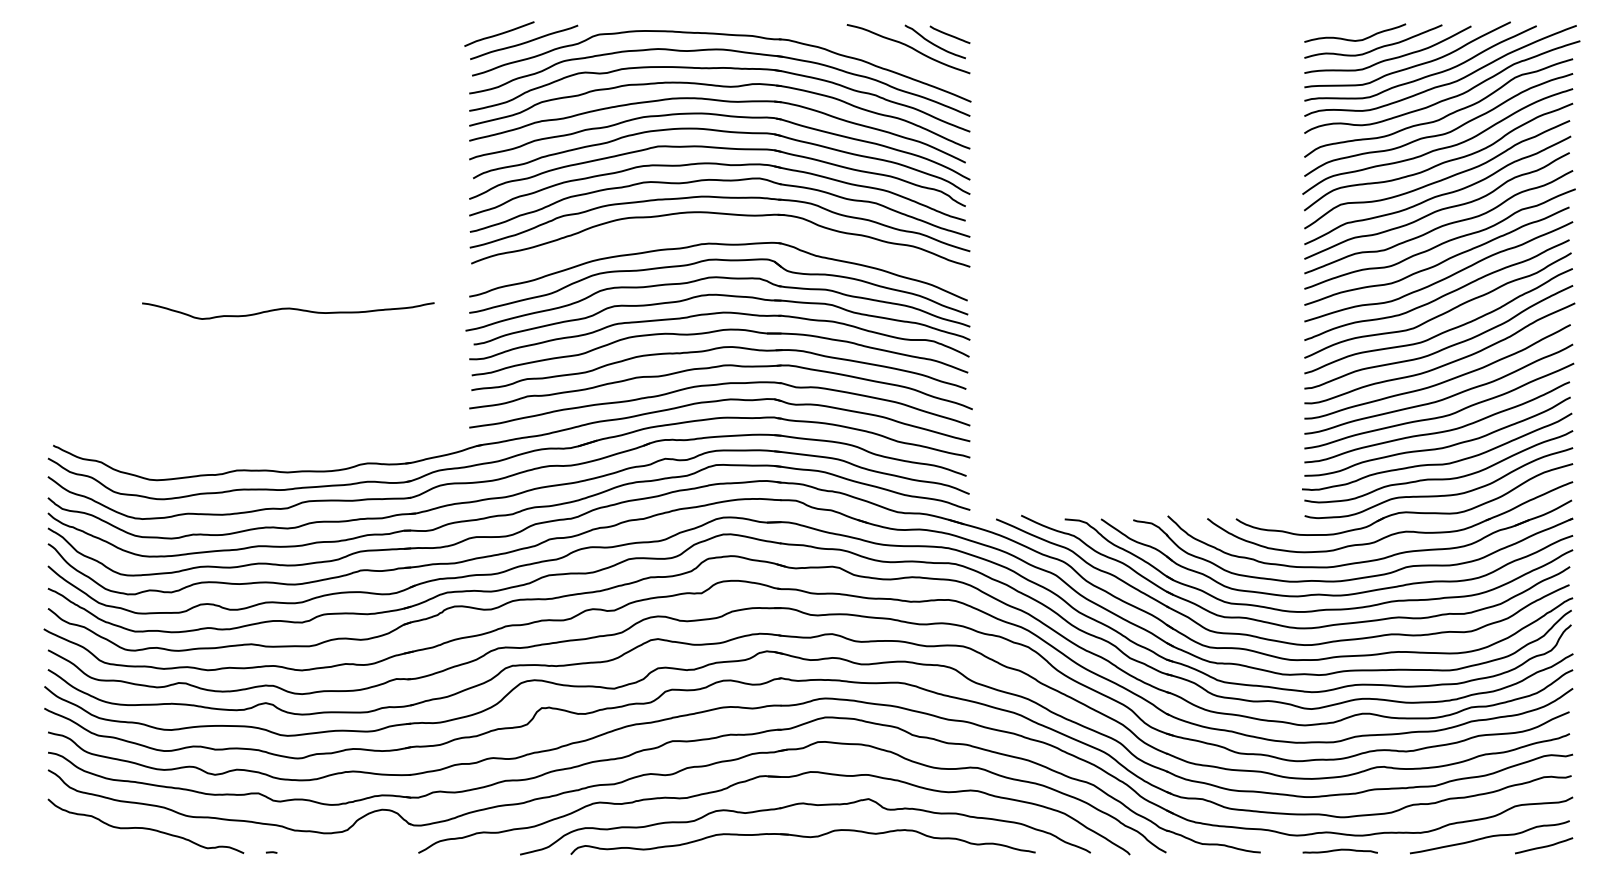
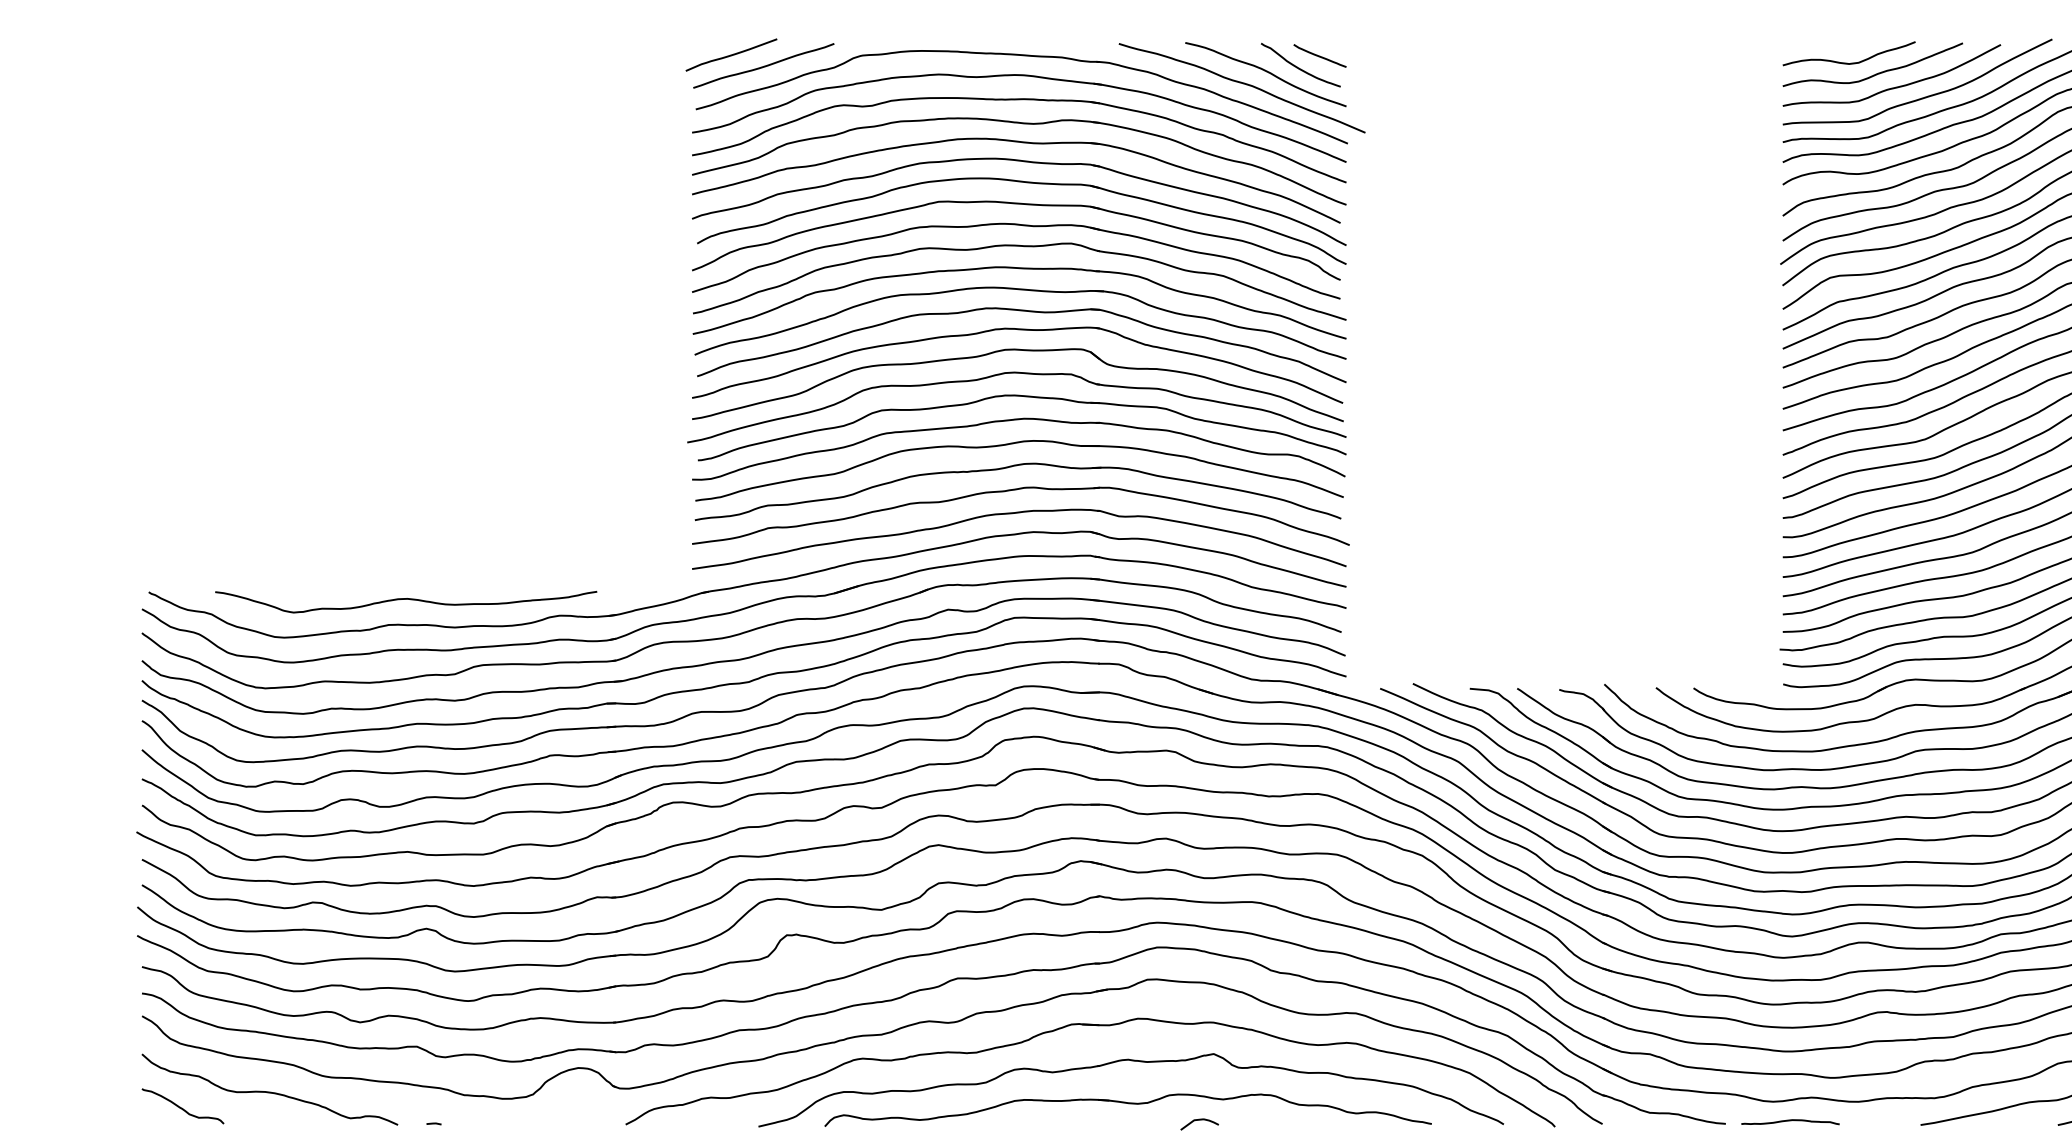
curve: (892, 57) -> (1244, 85), added
part: (727, 231) -> (1029, 312), added
curve: (288, 309) -> (406, 600), moved
curve: (78, 839) -> (181, 1106), added
curve: (857, 850) -> (1199, 1121), added
curve: (1339, 850) -> (1789, 1121), moved

